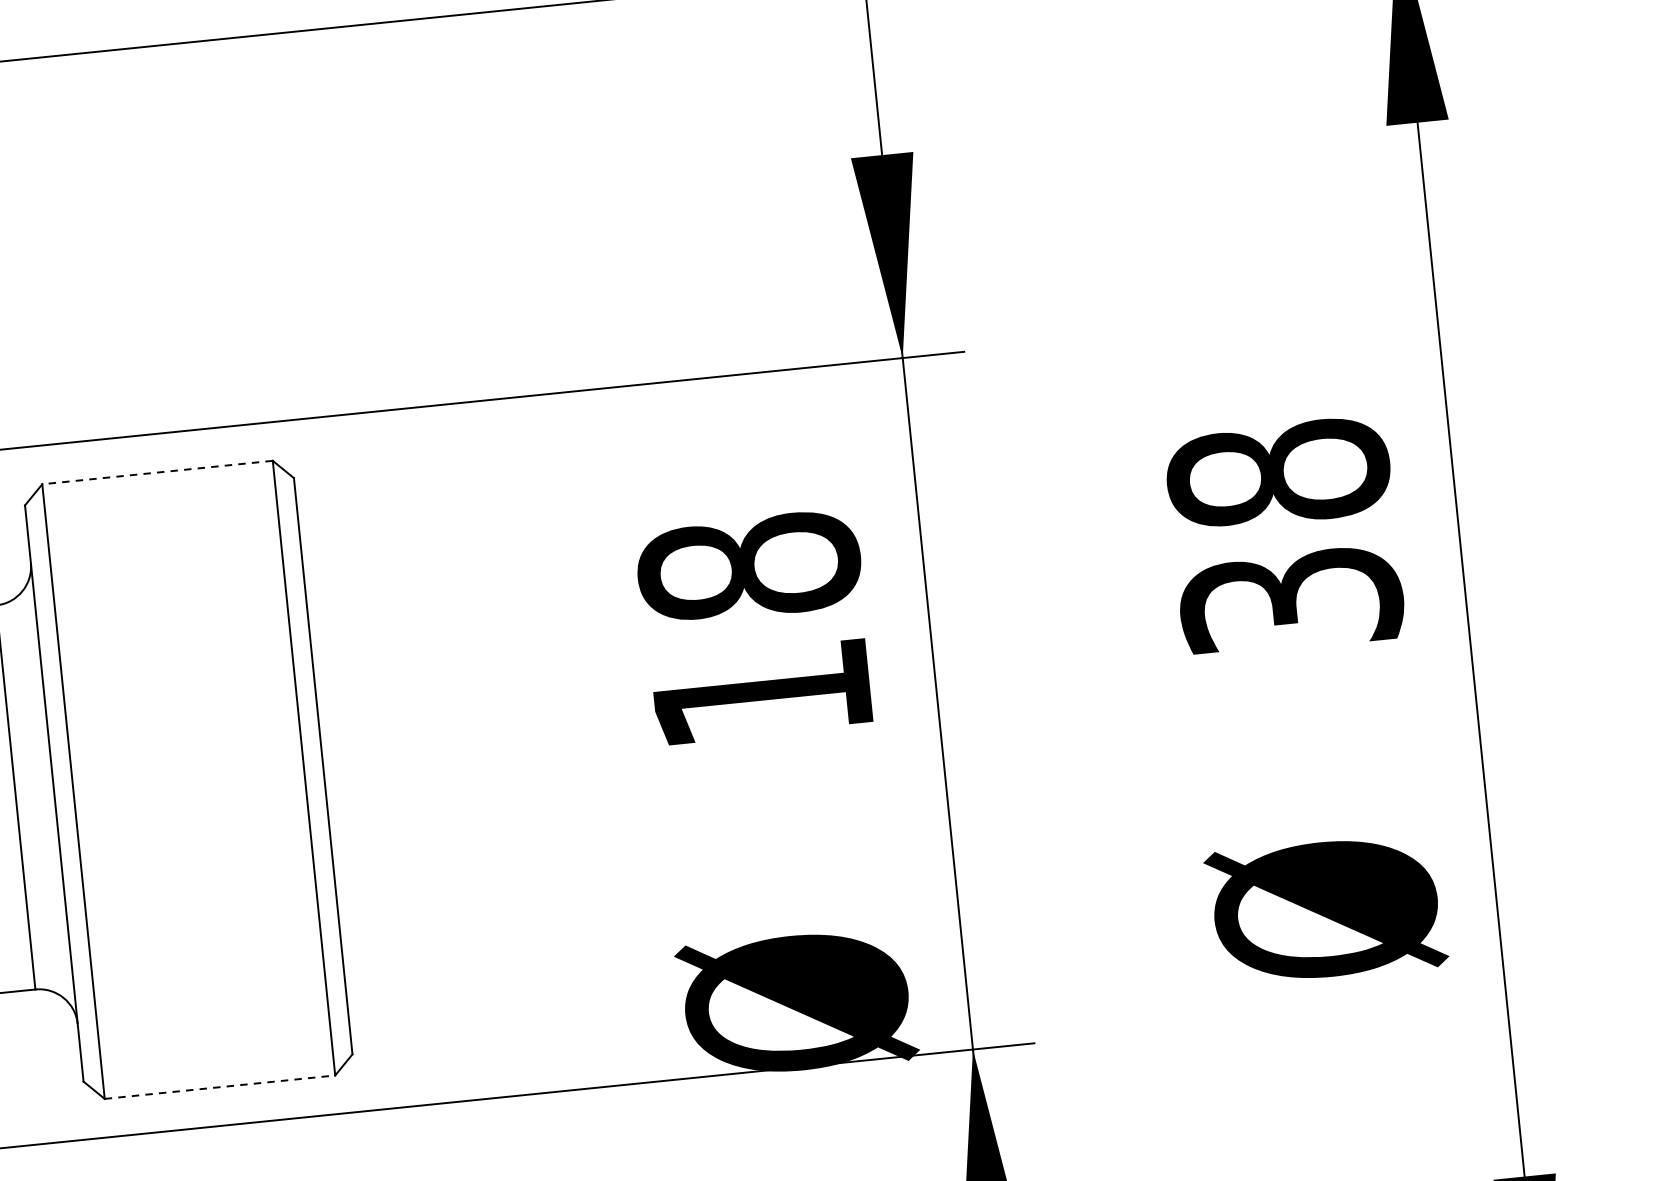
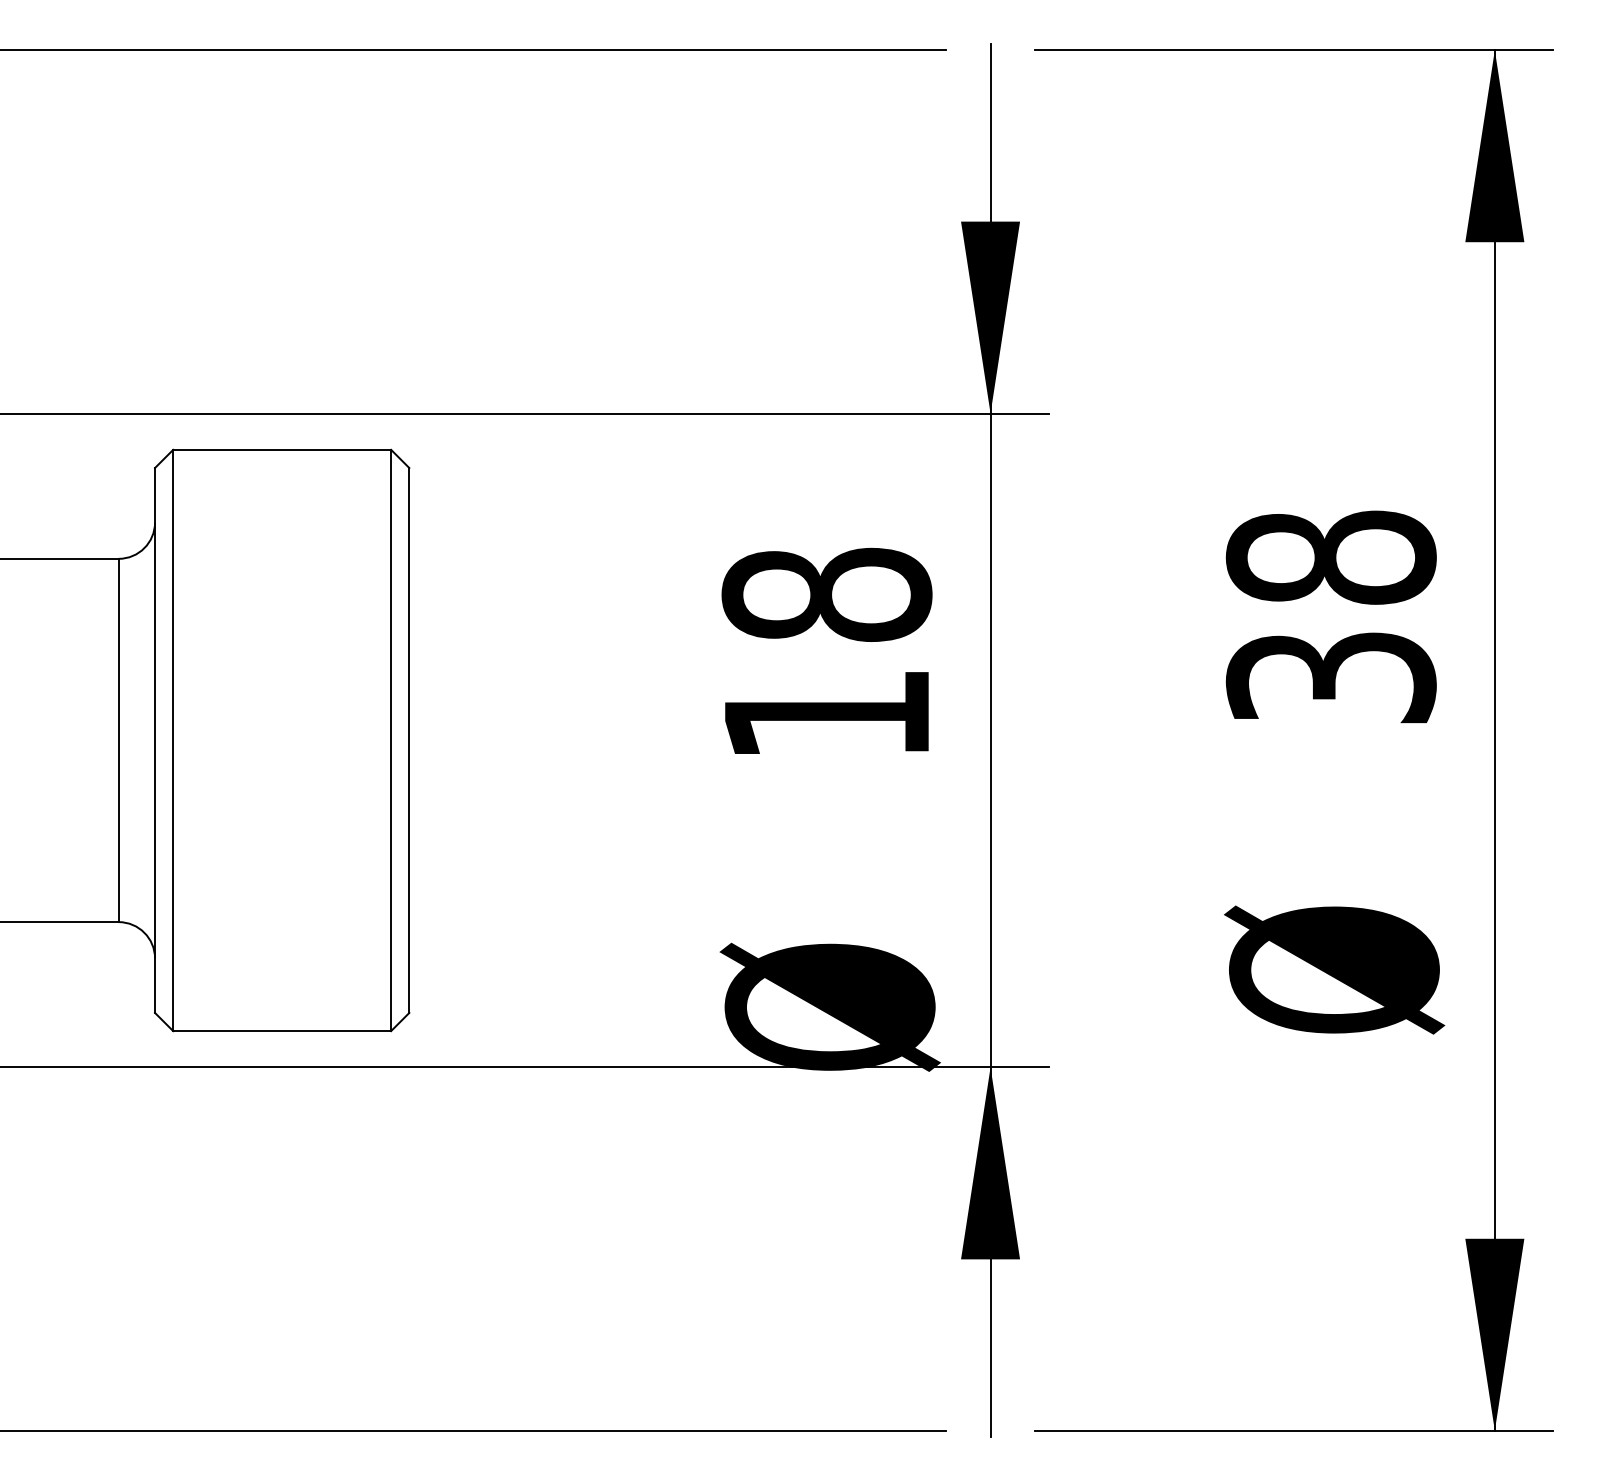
line: (157, 472) -> (282, 449), dashed -> solid
line: (220, 1087) -> (282, 1031), dashed -> solid

